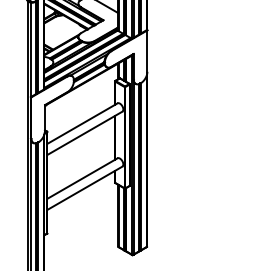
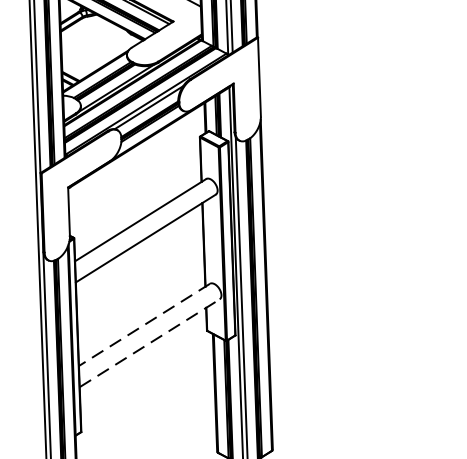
line: (82, 178) -> (144, 324), solid -> dashed
line: (85, 188) -> (150, 343), solid -> dashed

